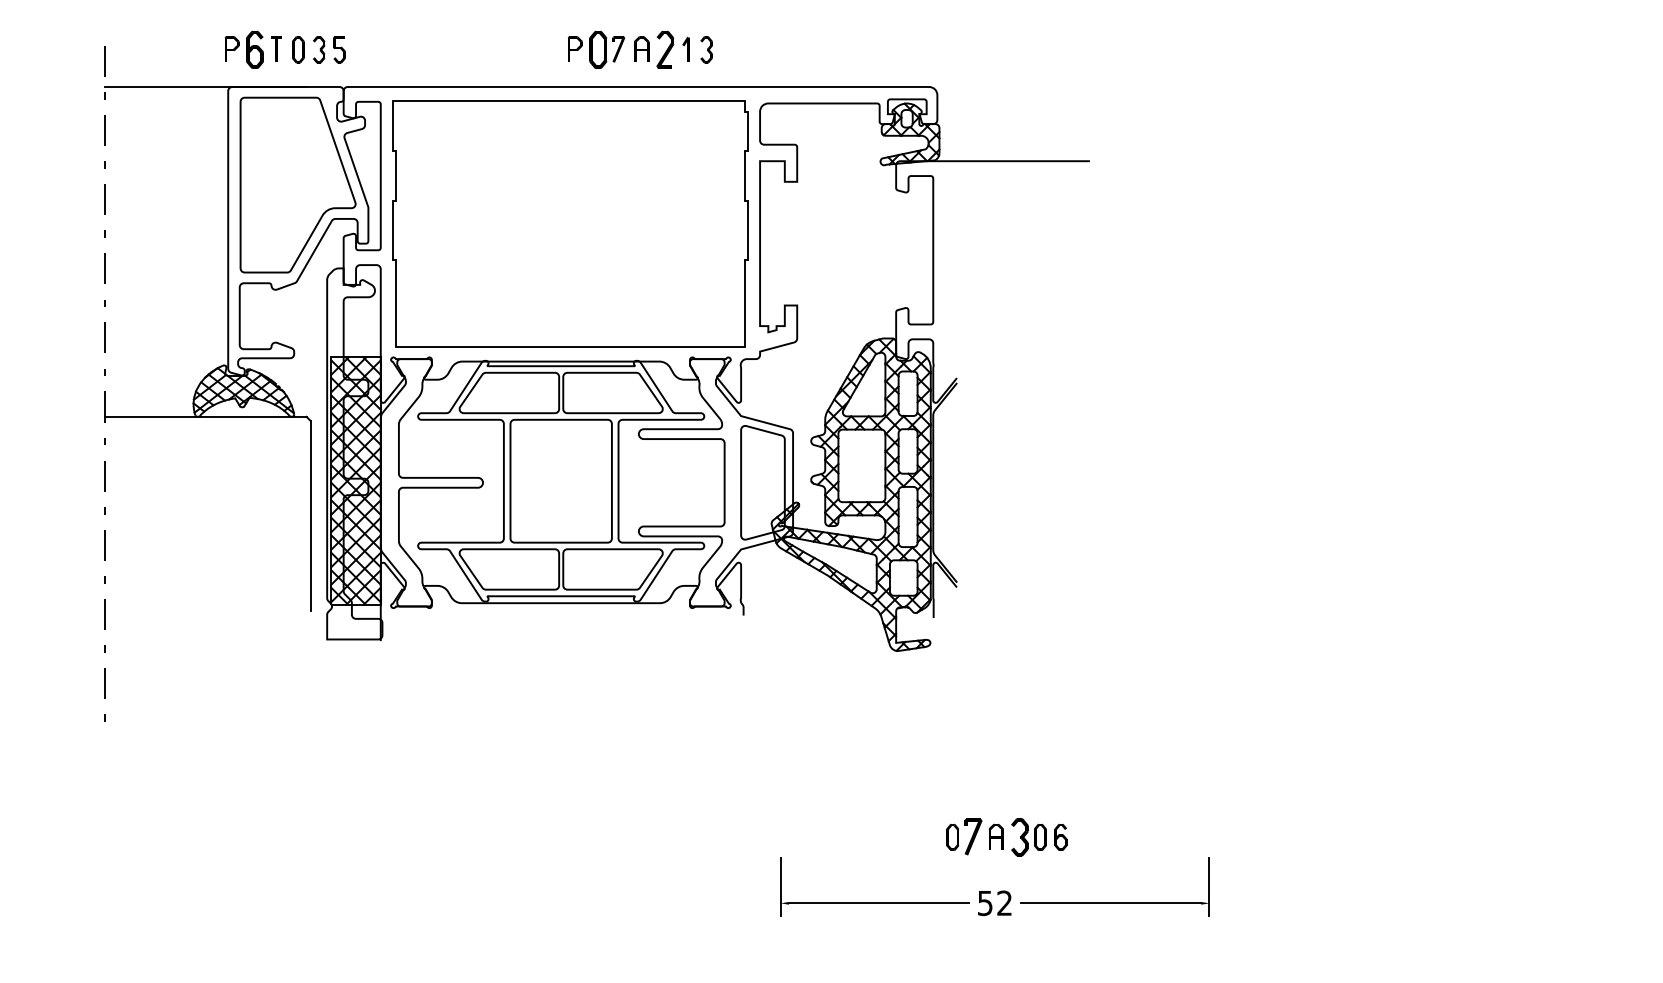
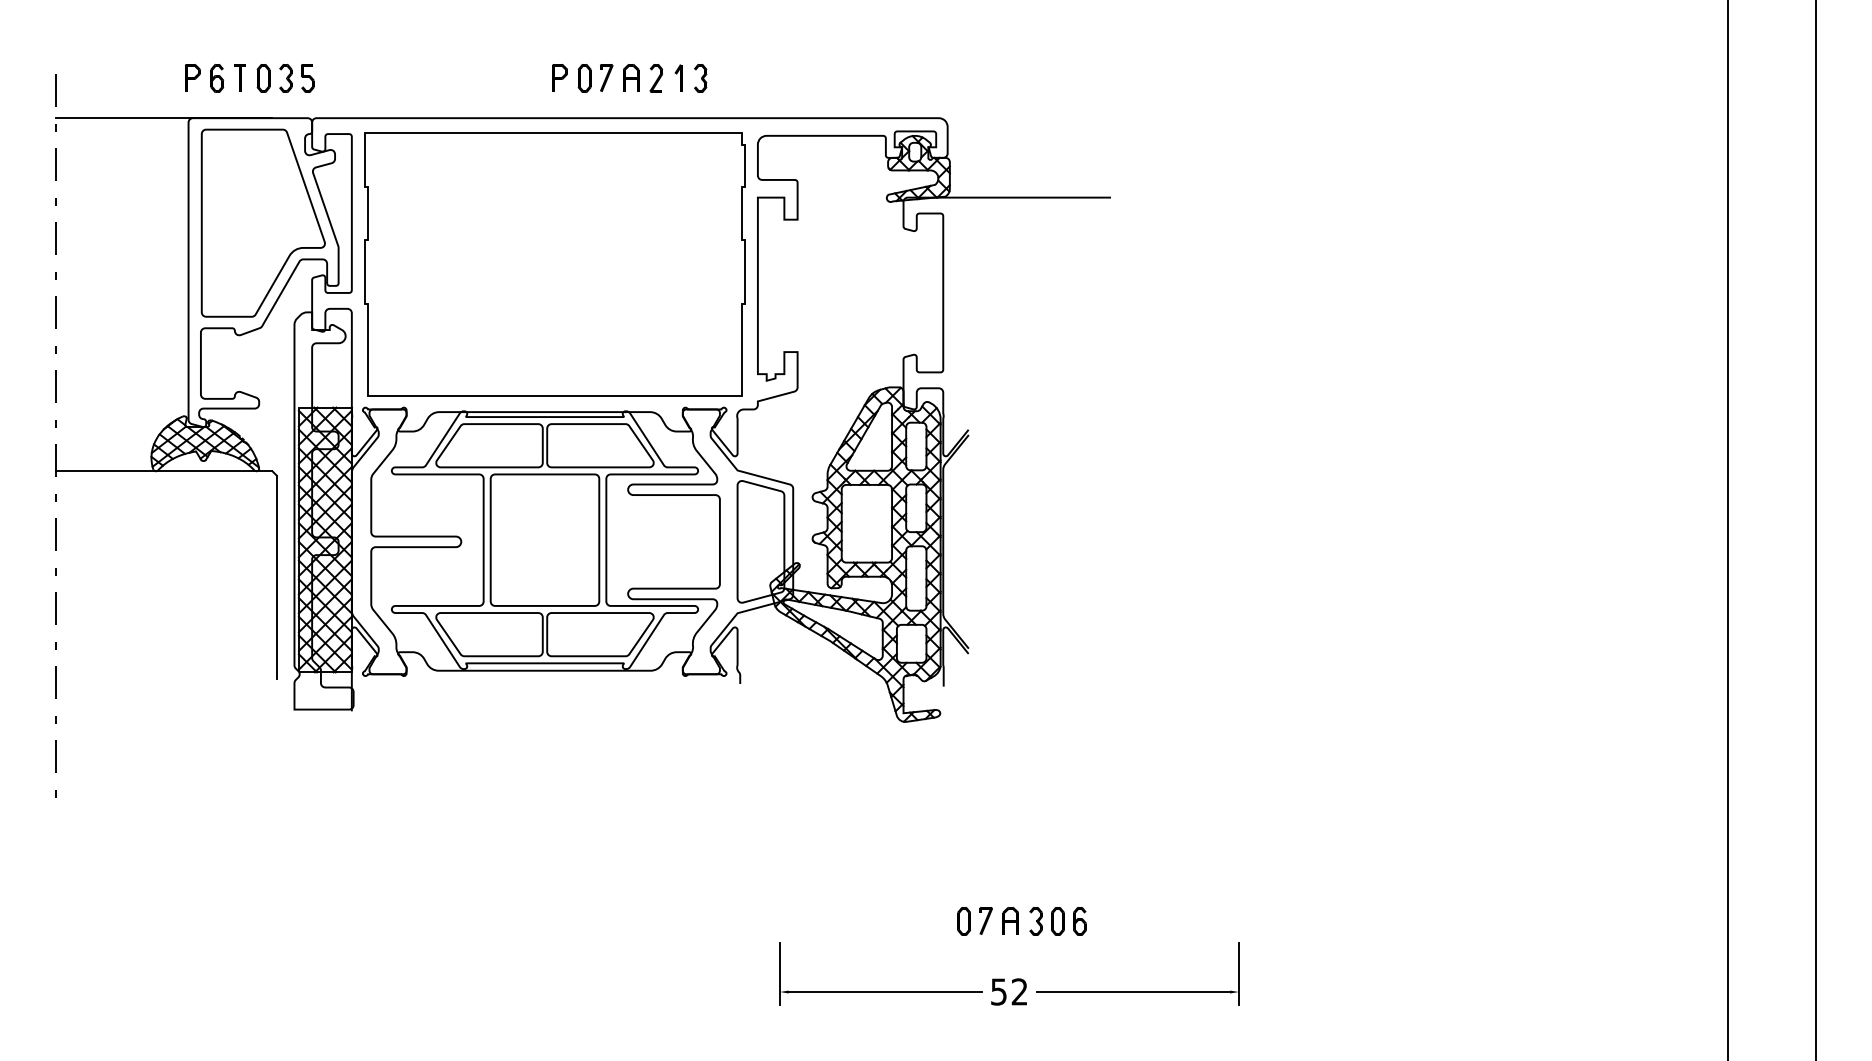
part: (255, 49) -> (217, 78), size x0.71
part: (598, 49) -> (584, 78), size x0.71
part: (664, 49) -> (655, 78), size x0.71
part: (972, 836) -> (985, 920), size x0.71
part: (1019, 837) -> (1035, 921), size x0.71

